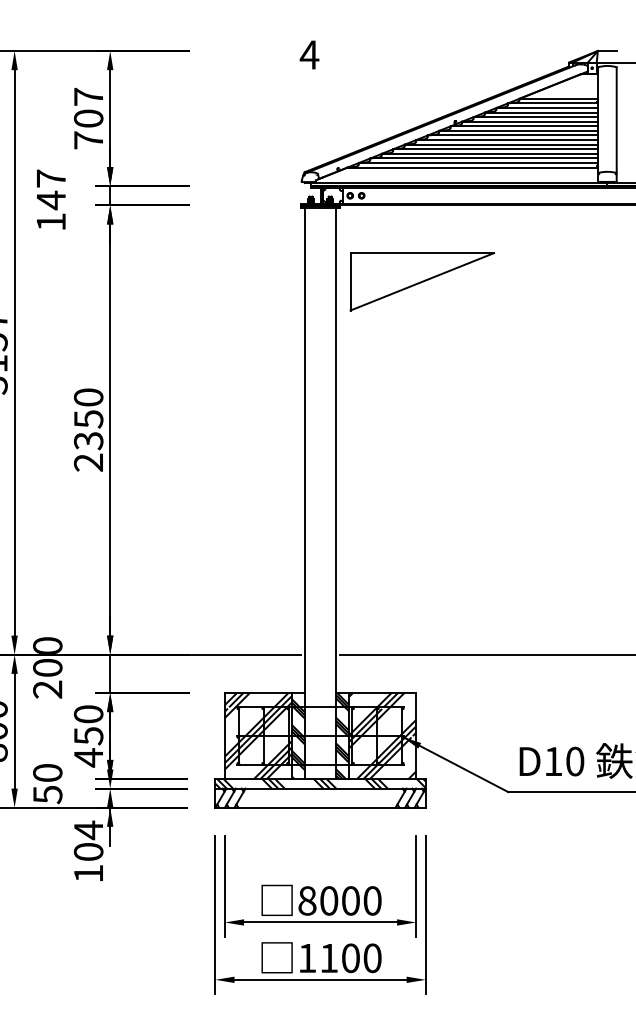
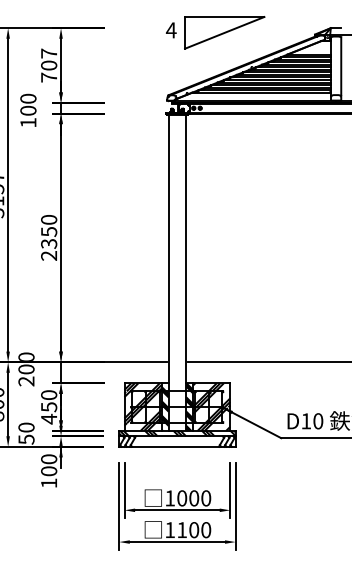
text: (51, 188) -> (28, 104), 147 -> 100
part: (421, 281) -> (224, 32), moved
text: (89, 830) -> (49, 459), 104 -> 100
text: (308, 901) -> (170, 498), 8000 -> 1000

